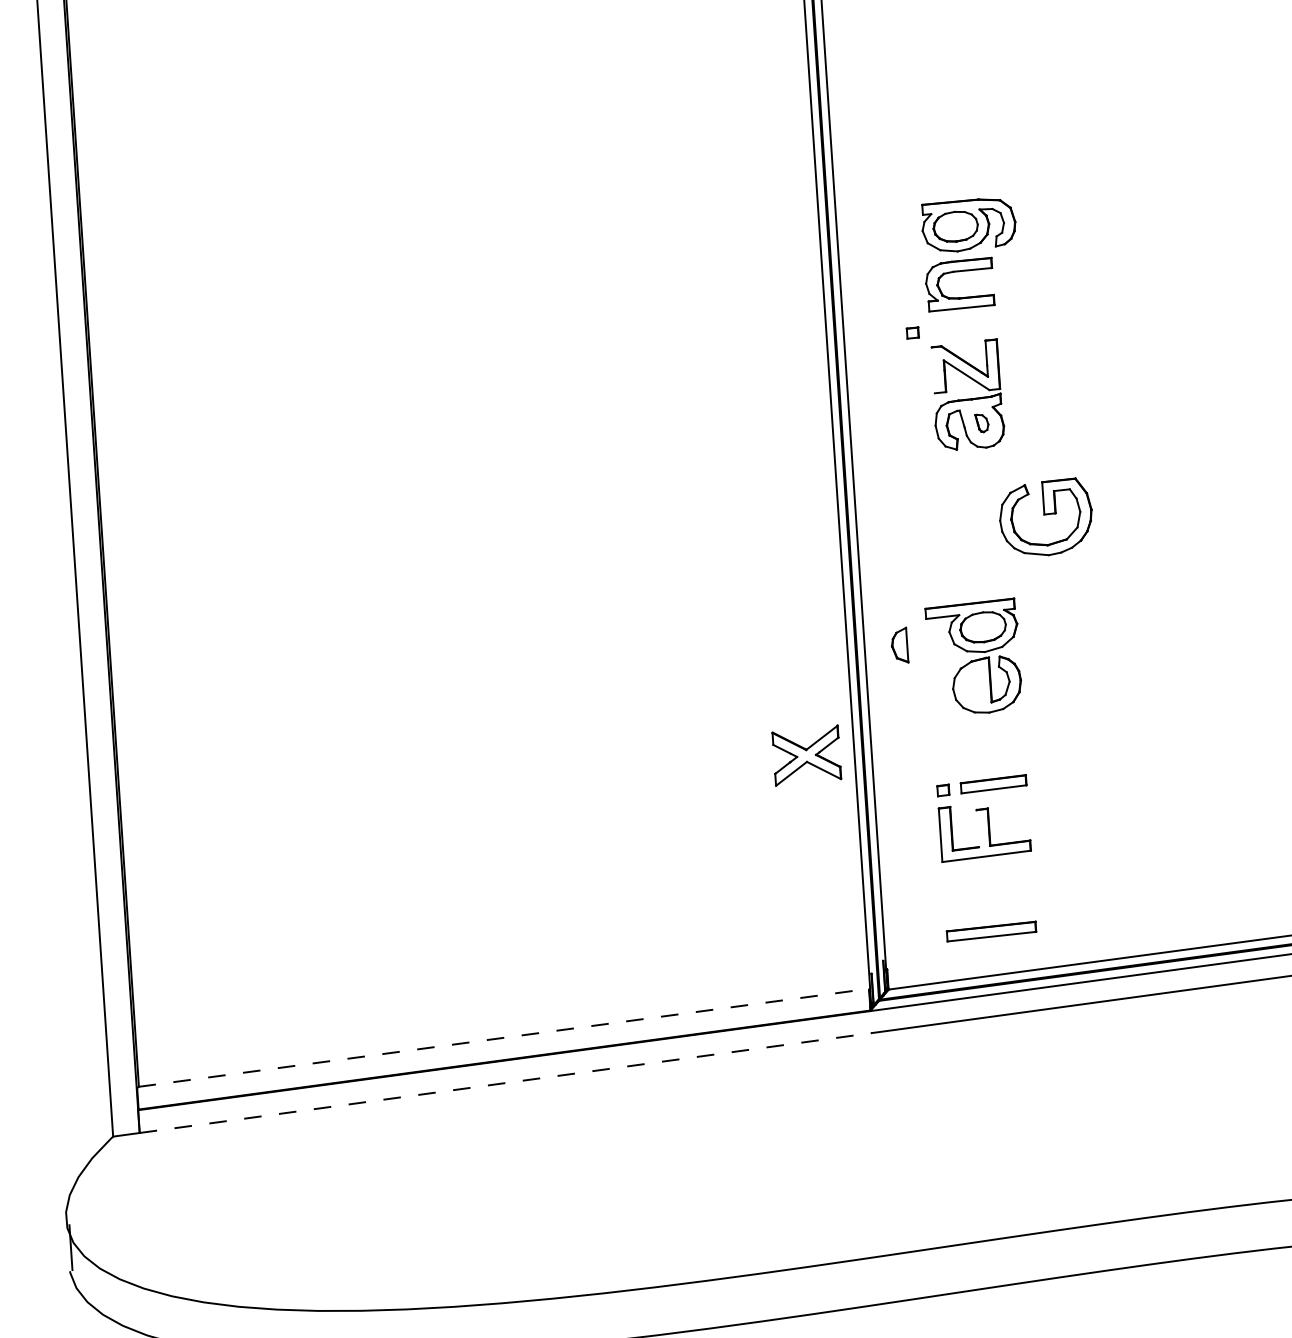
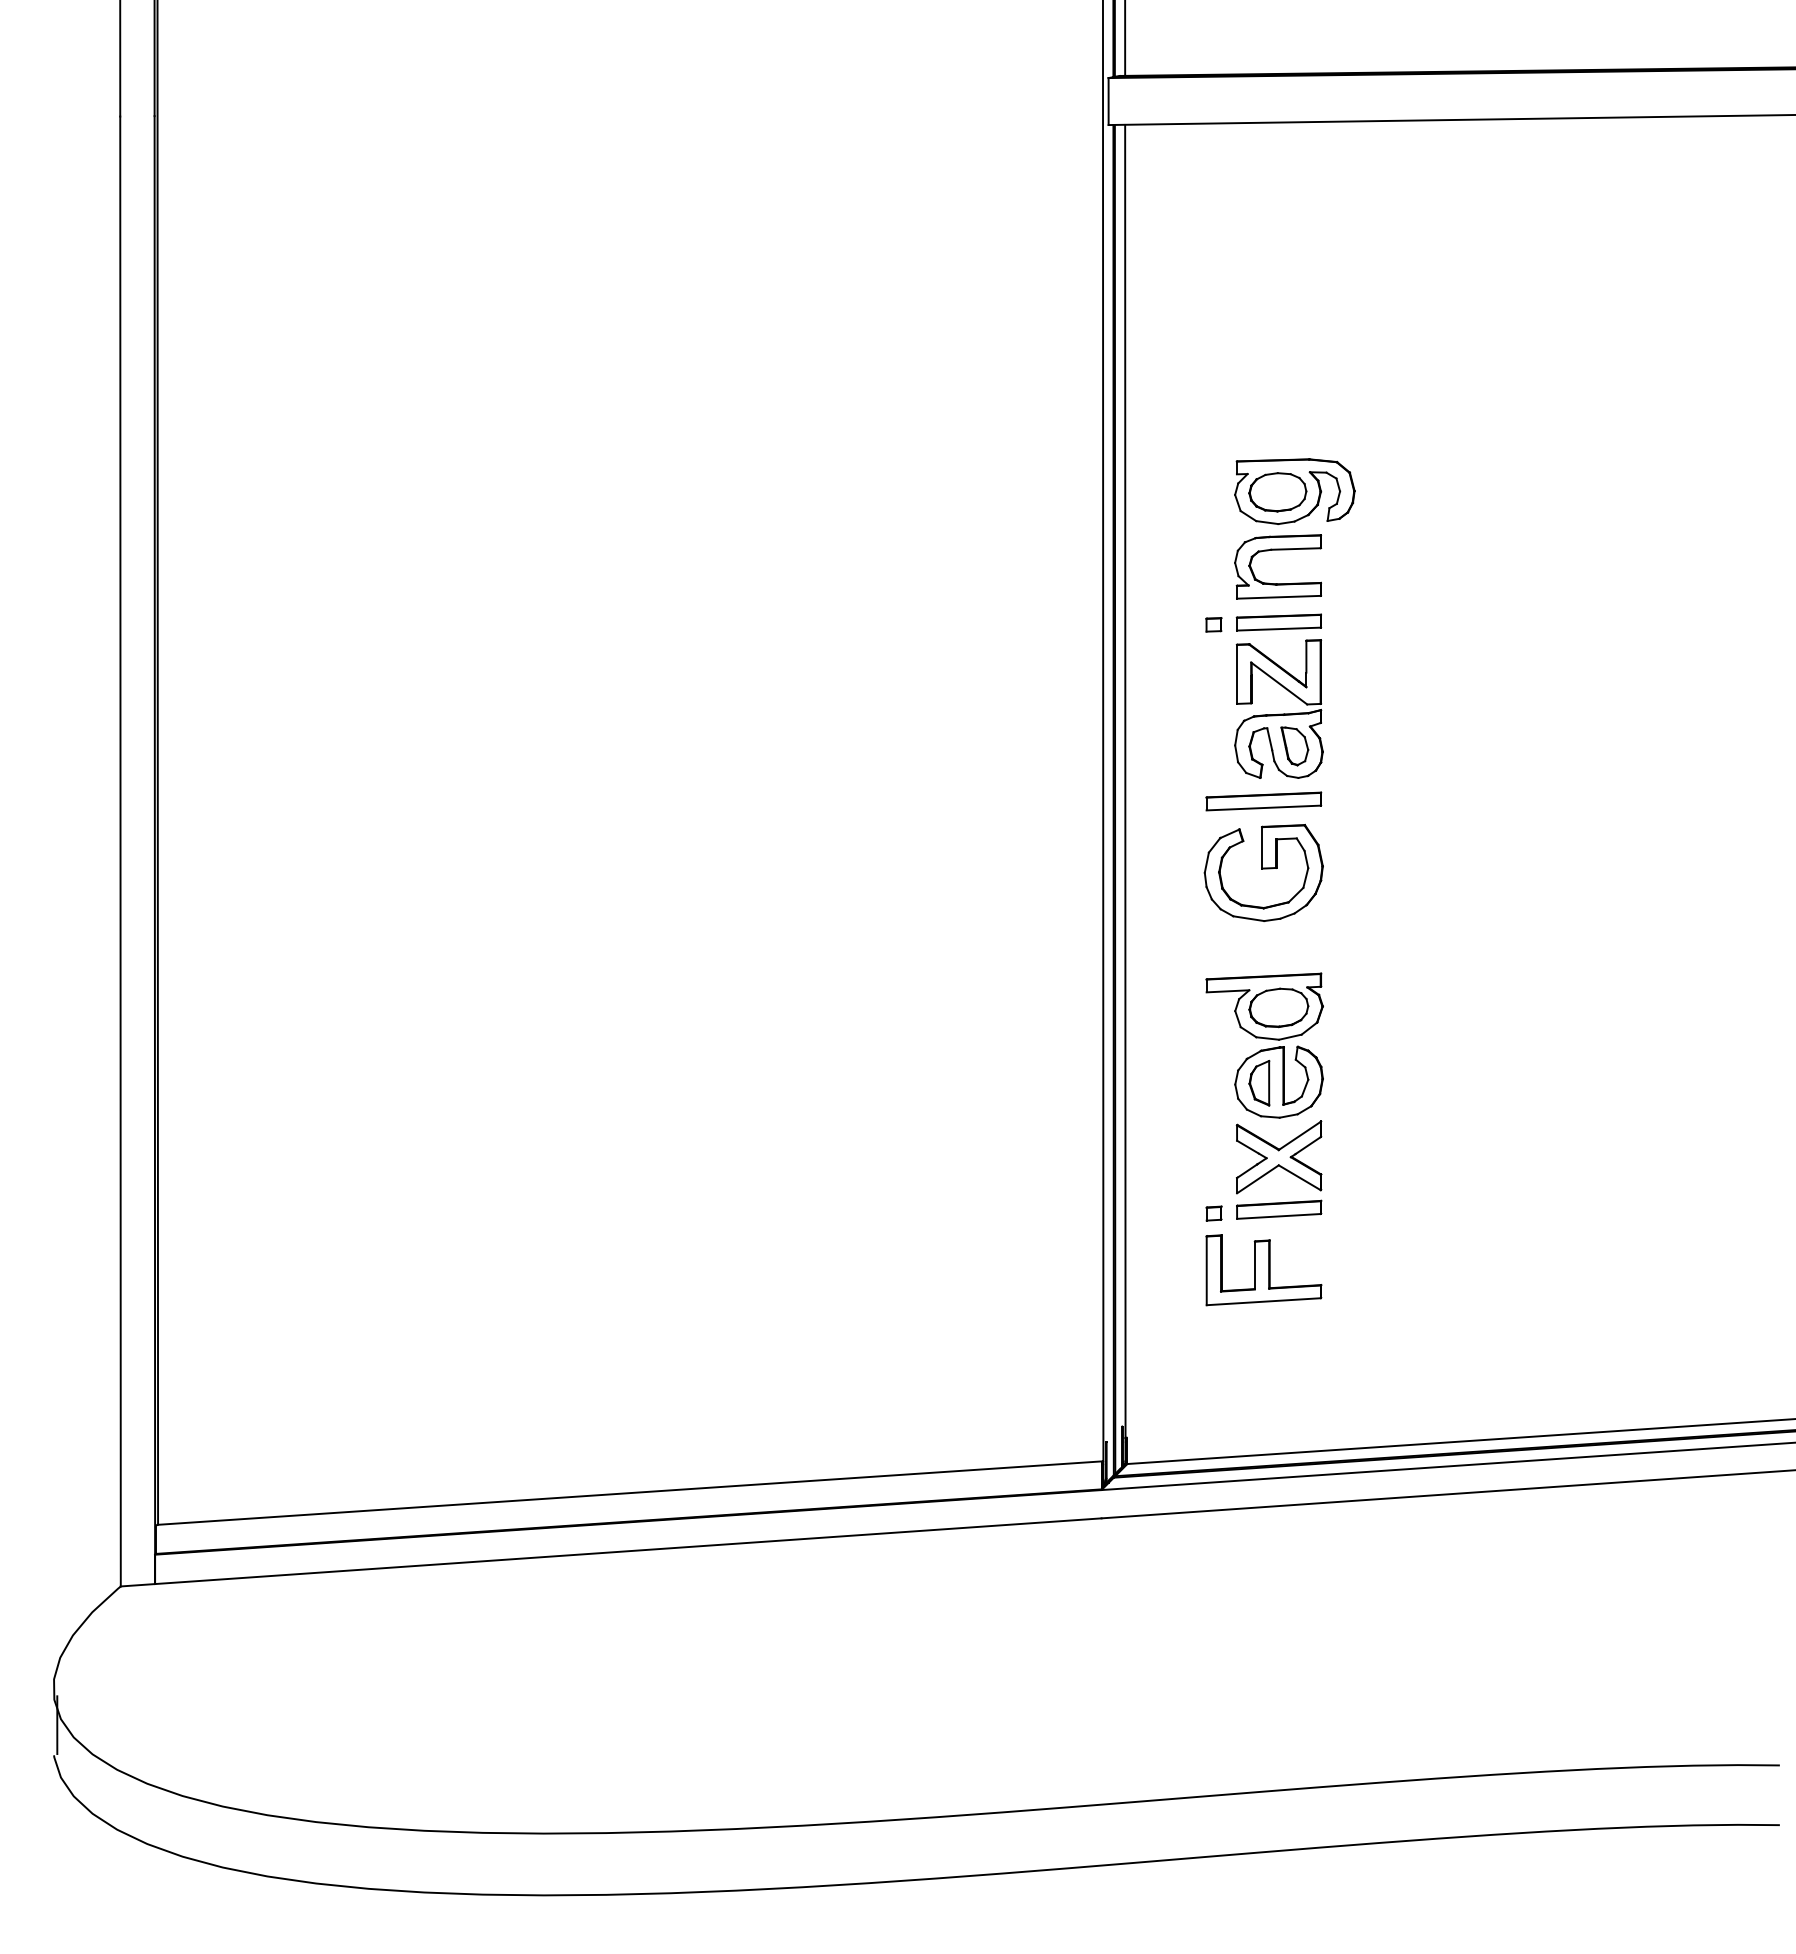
part: (962, 327) -> (1278, 622), added
line: (932, 369) -> (1236, 673), added
part: (981, 423) -> (1294, 746), size x1.67
part: (1045, 517) -> (1263, 872), moved
part: (899, 645) -> (1259, 1082), moved
part: (806, 755) -> (1278, 1157), moved
line: (977, 828) -> (1254, 1265), added
part: (991, 931) -> (1263, 801), moved
line: (504, 1038) -> (630, 1493), dashed -> solid
line: (505, 1083) -> (628, 1551), dashed -> solid

